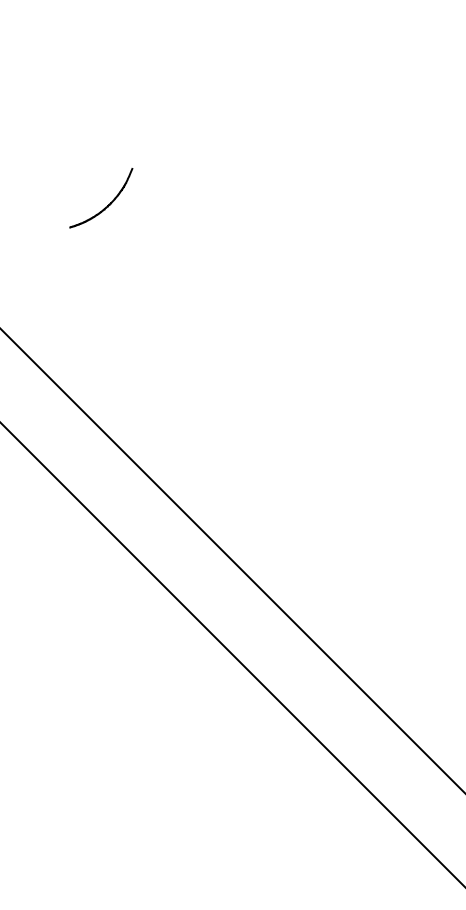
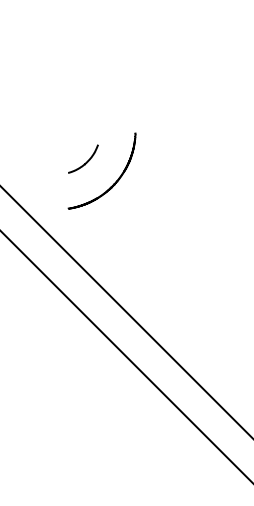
curve: (166, 247) -> (114, 182), added

